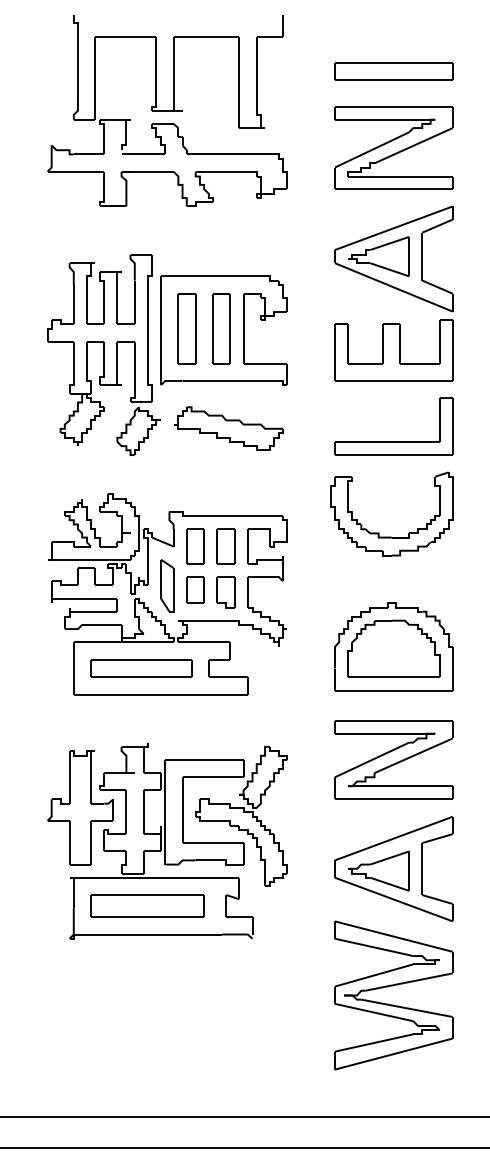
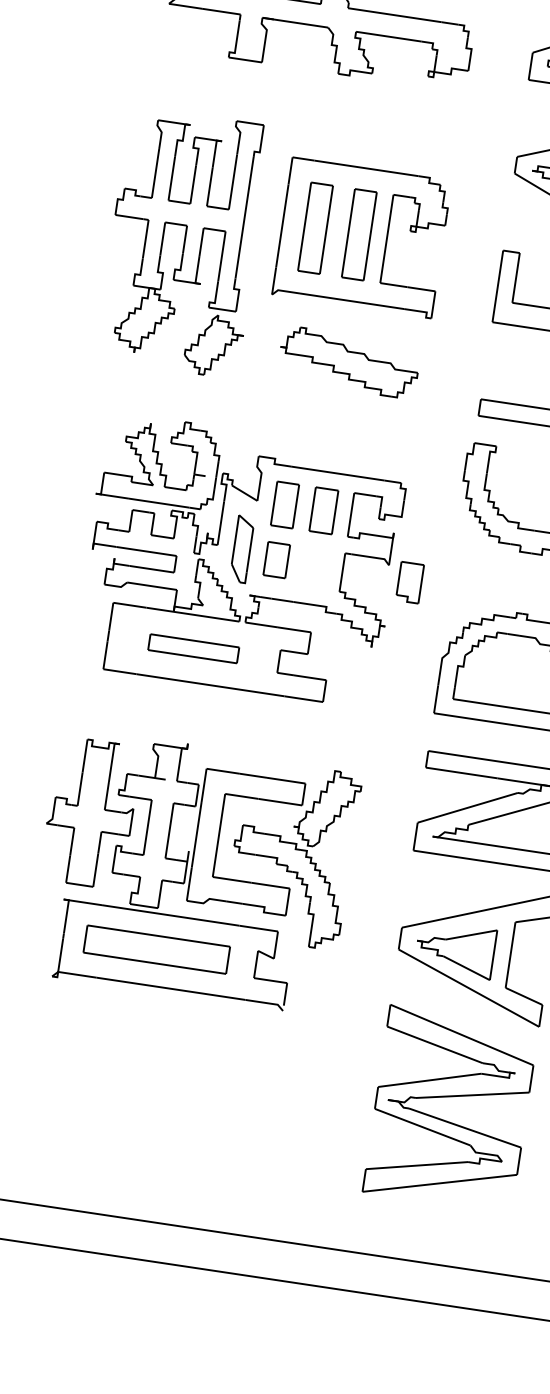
part: (103, 354) -> (183, 241), moved
part: (225, 592) -> (409, 582), moved
part: (141, 668) -> (193, 648), size x0.7

